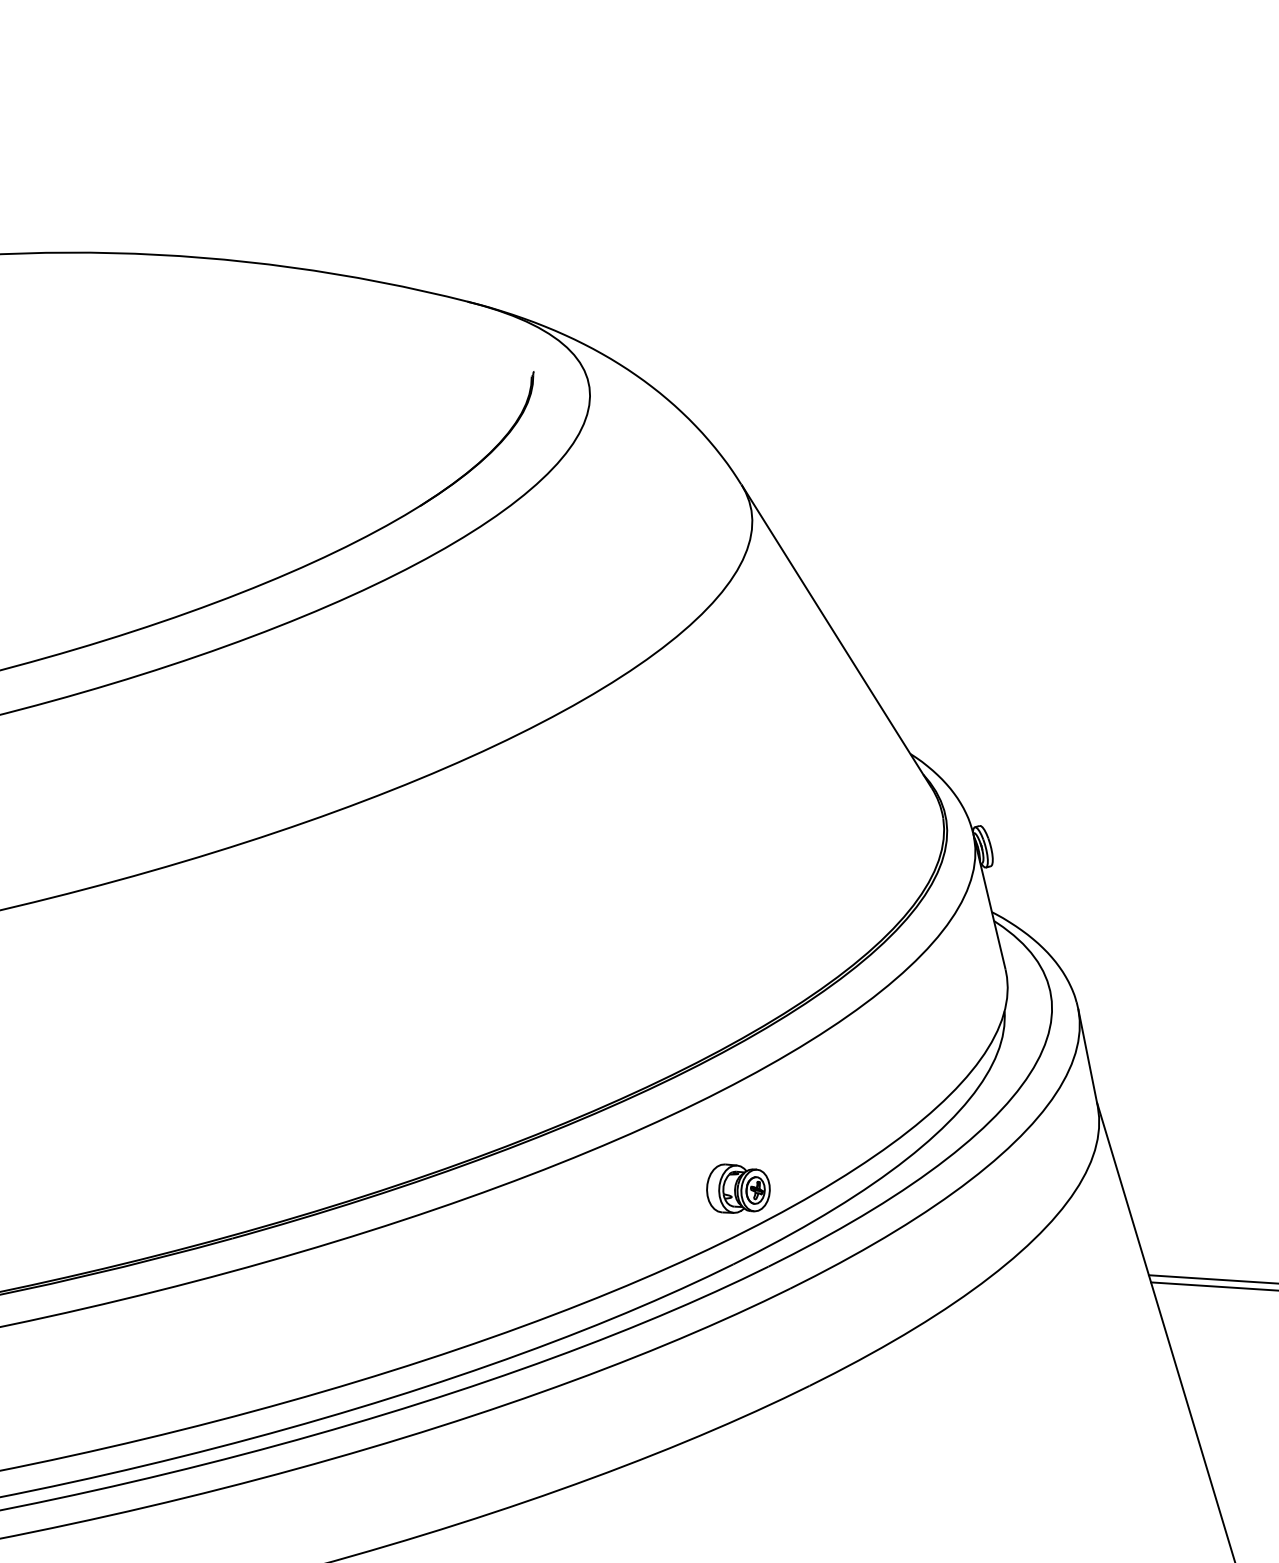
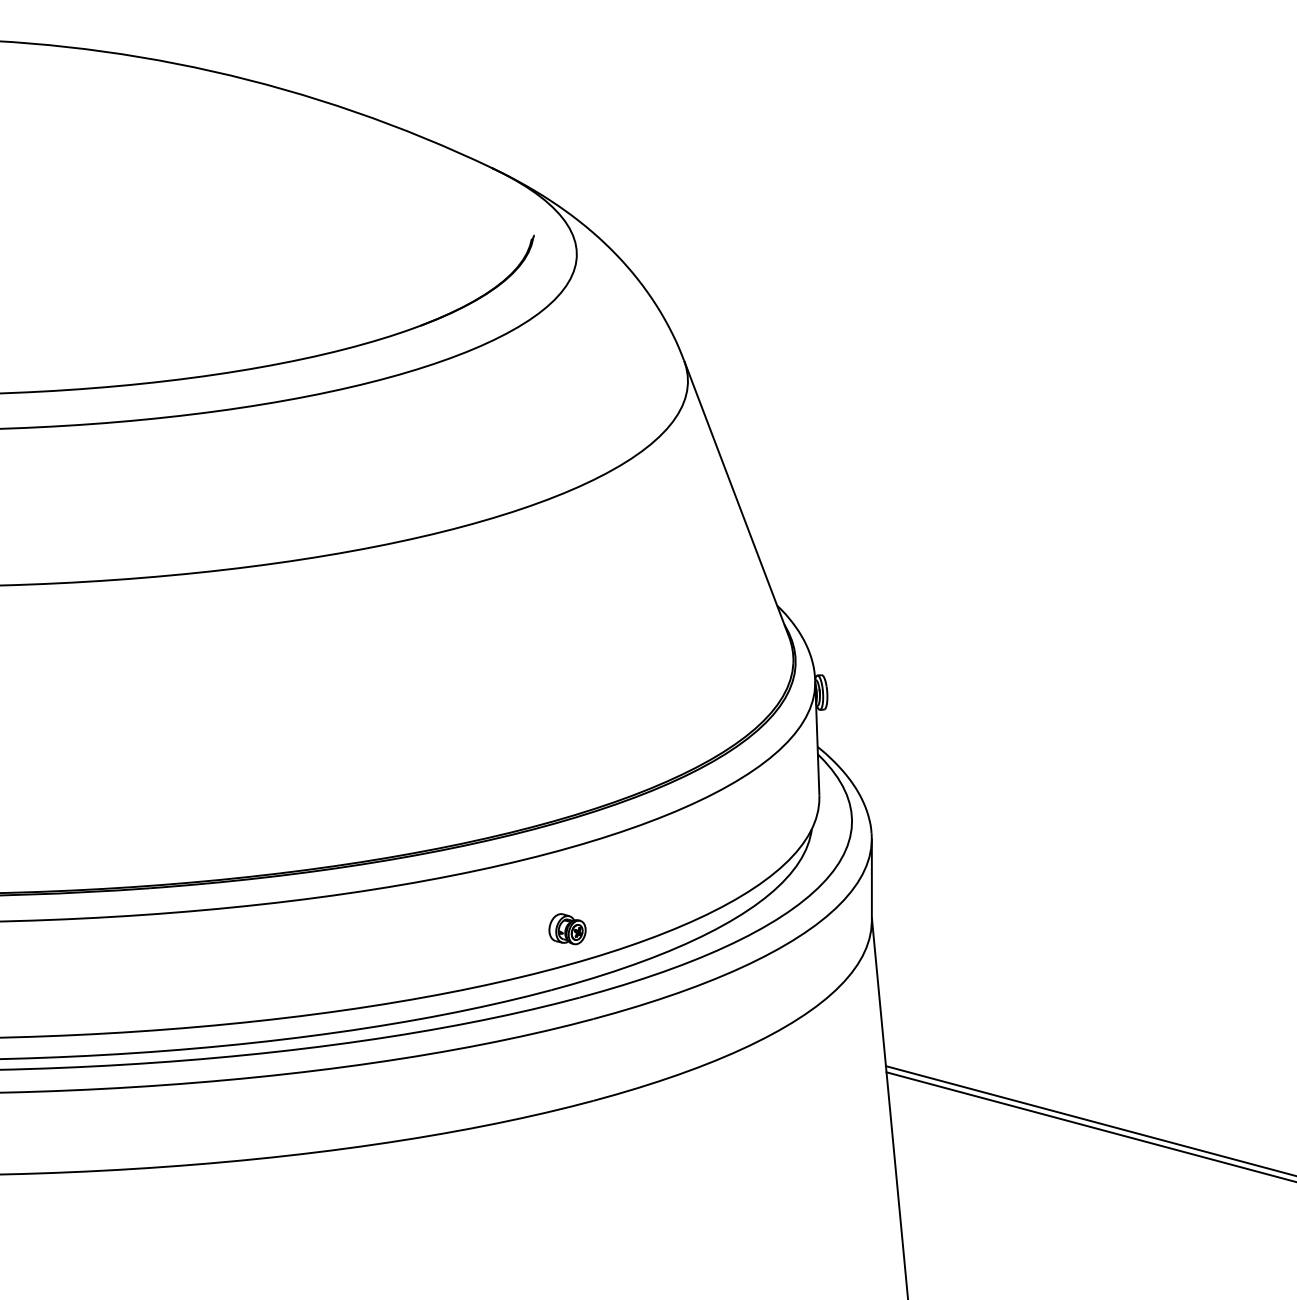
part: (737, 1187) -> (567, 928), size x0.7

